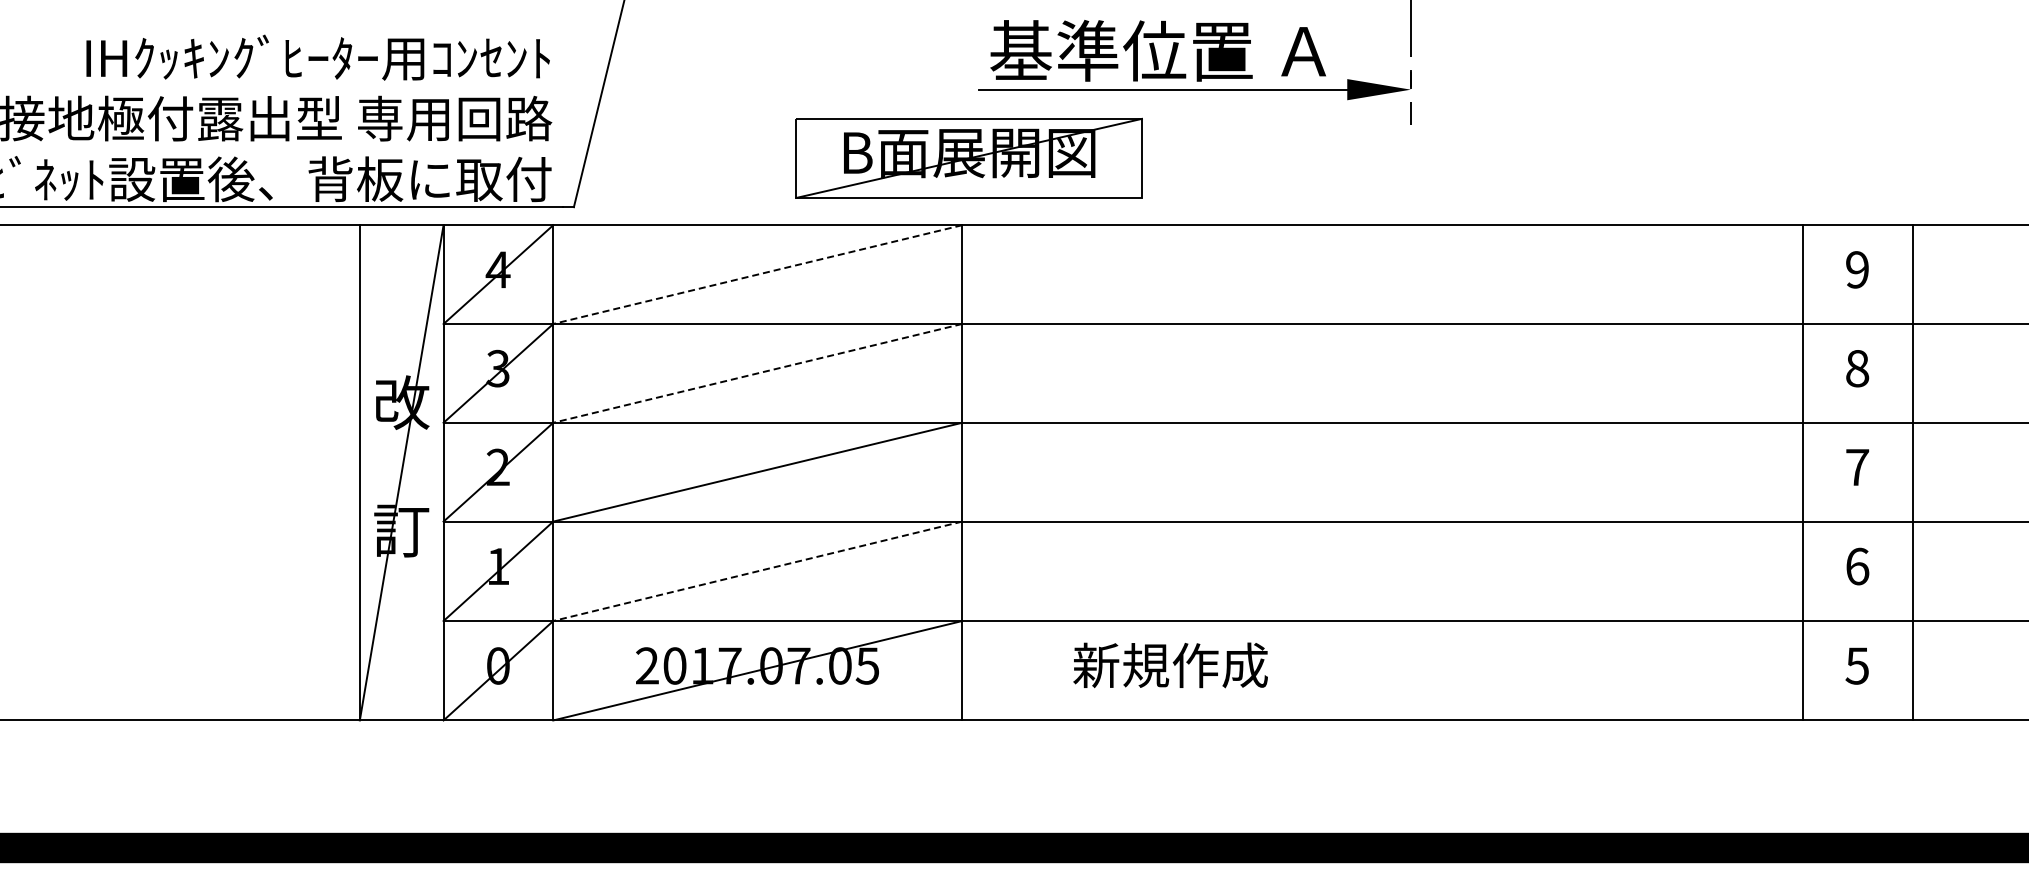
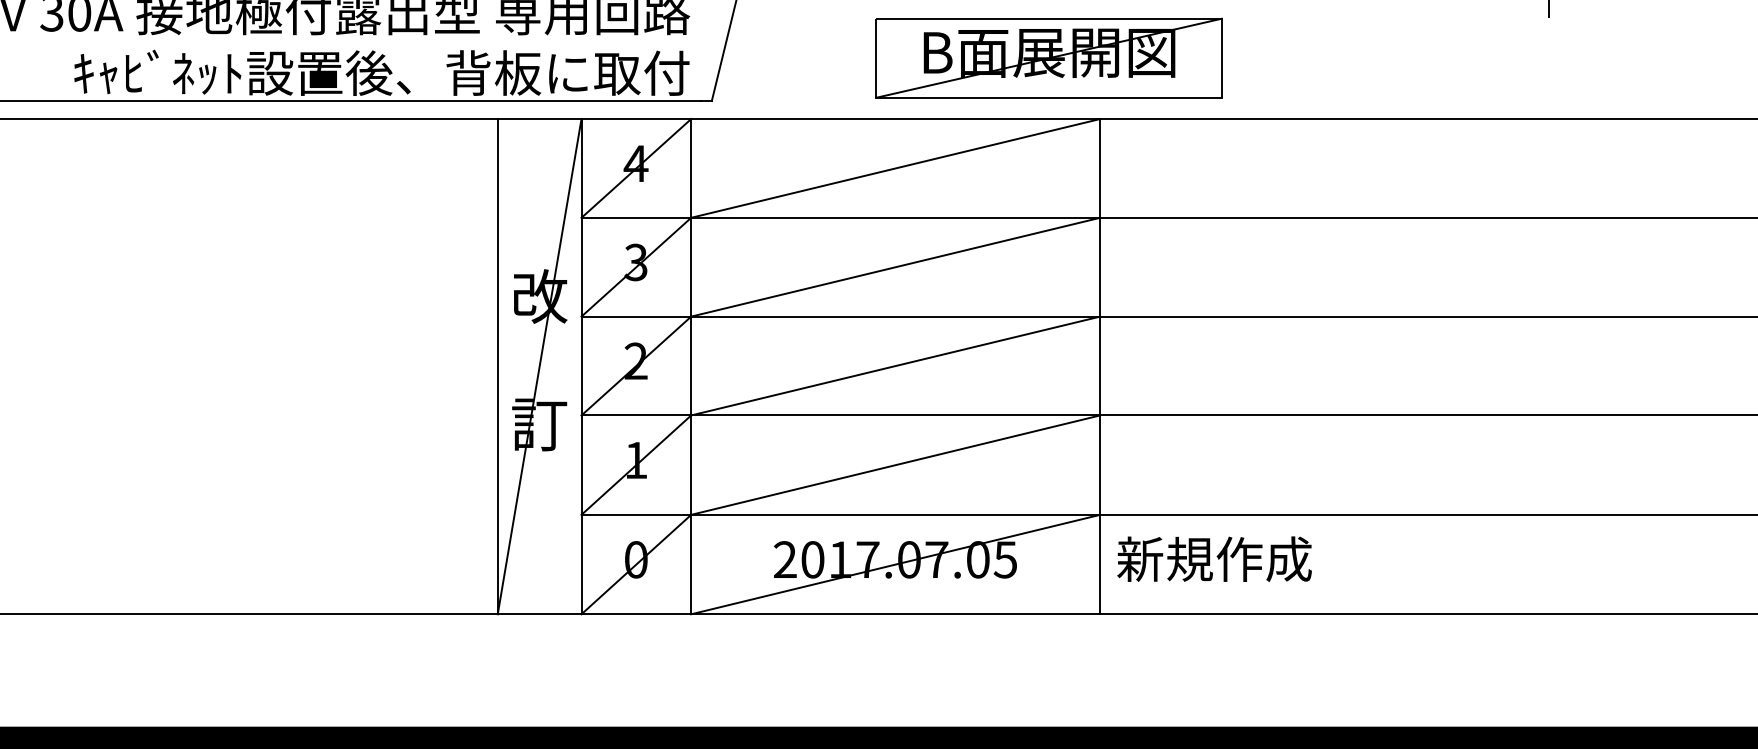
part: (968, 157) -> (1048, 57), moved
line: (757, 274) -> (895, 168), dashed -> solid
line: (757, 373) -> (895, 267), dashed -> solid
line: (757, 571) -> (895, 465), dashed -> solid
text: (1170, 665) -> (1214, 559), moved

